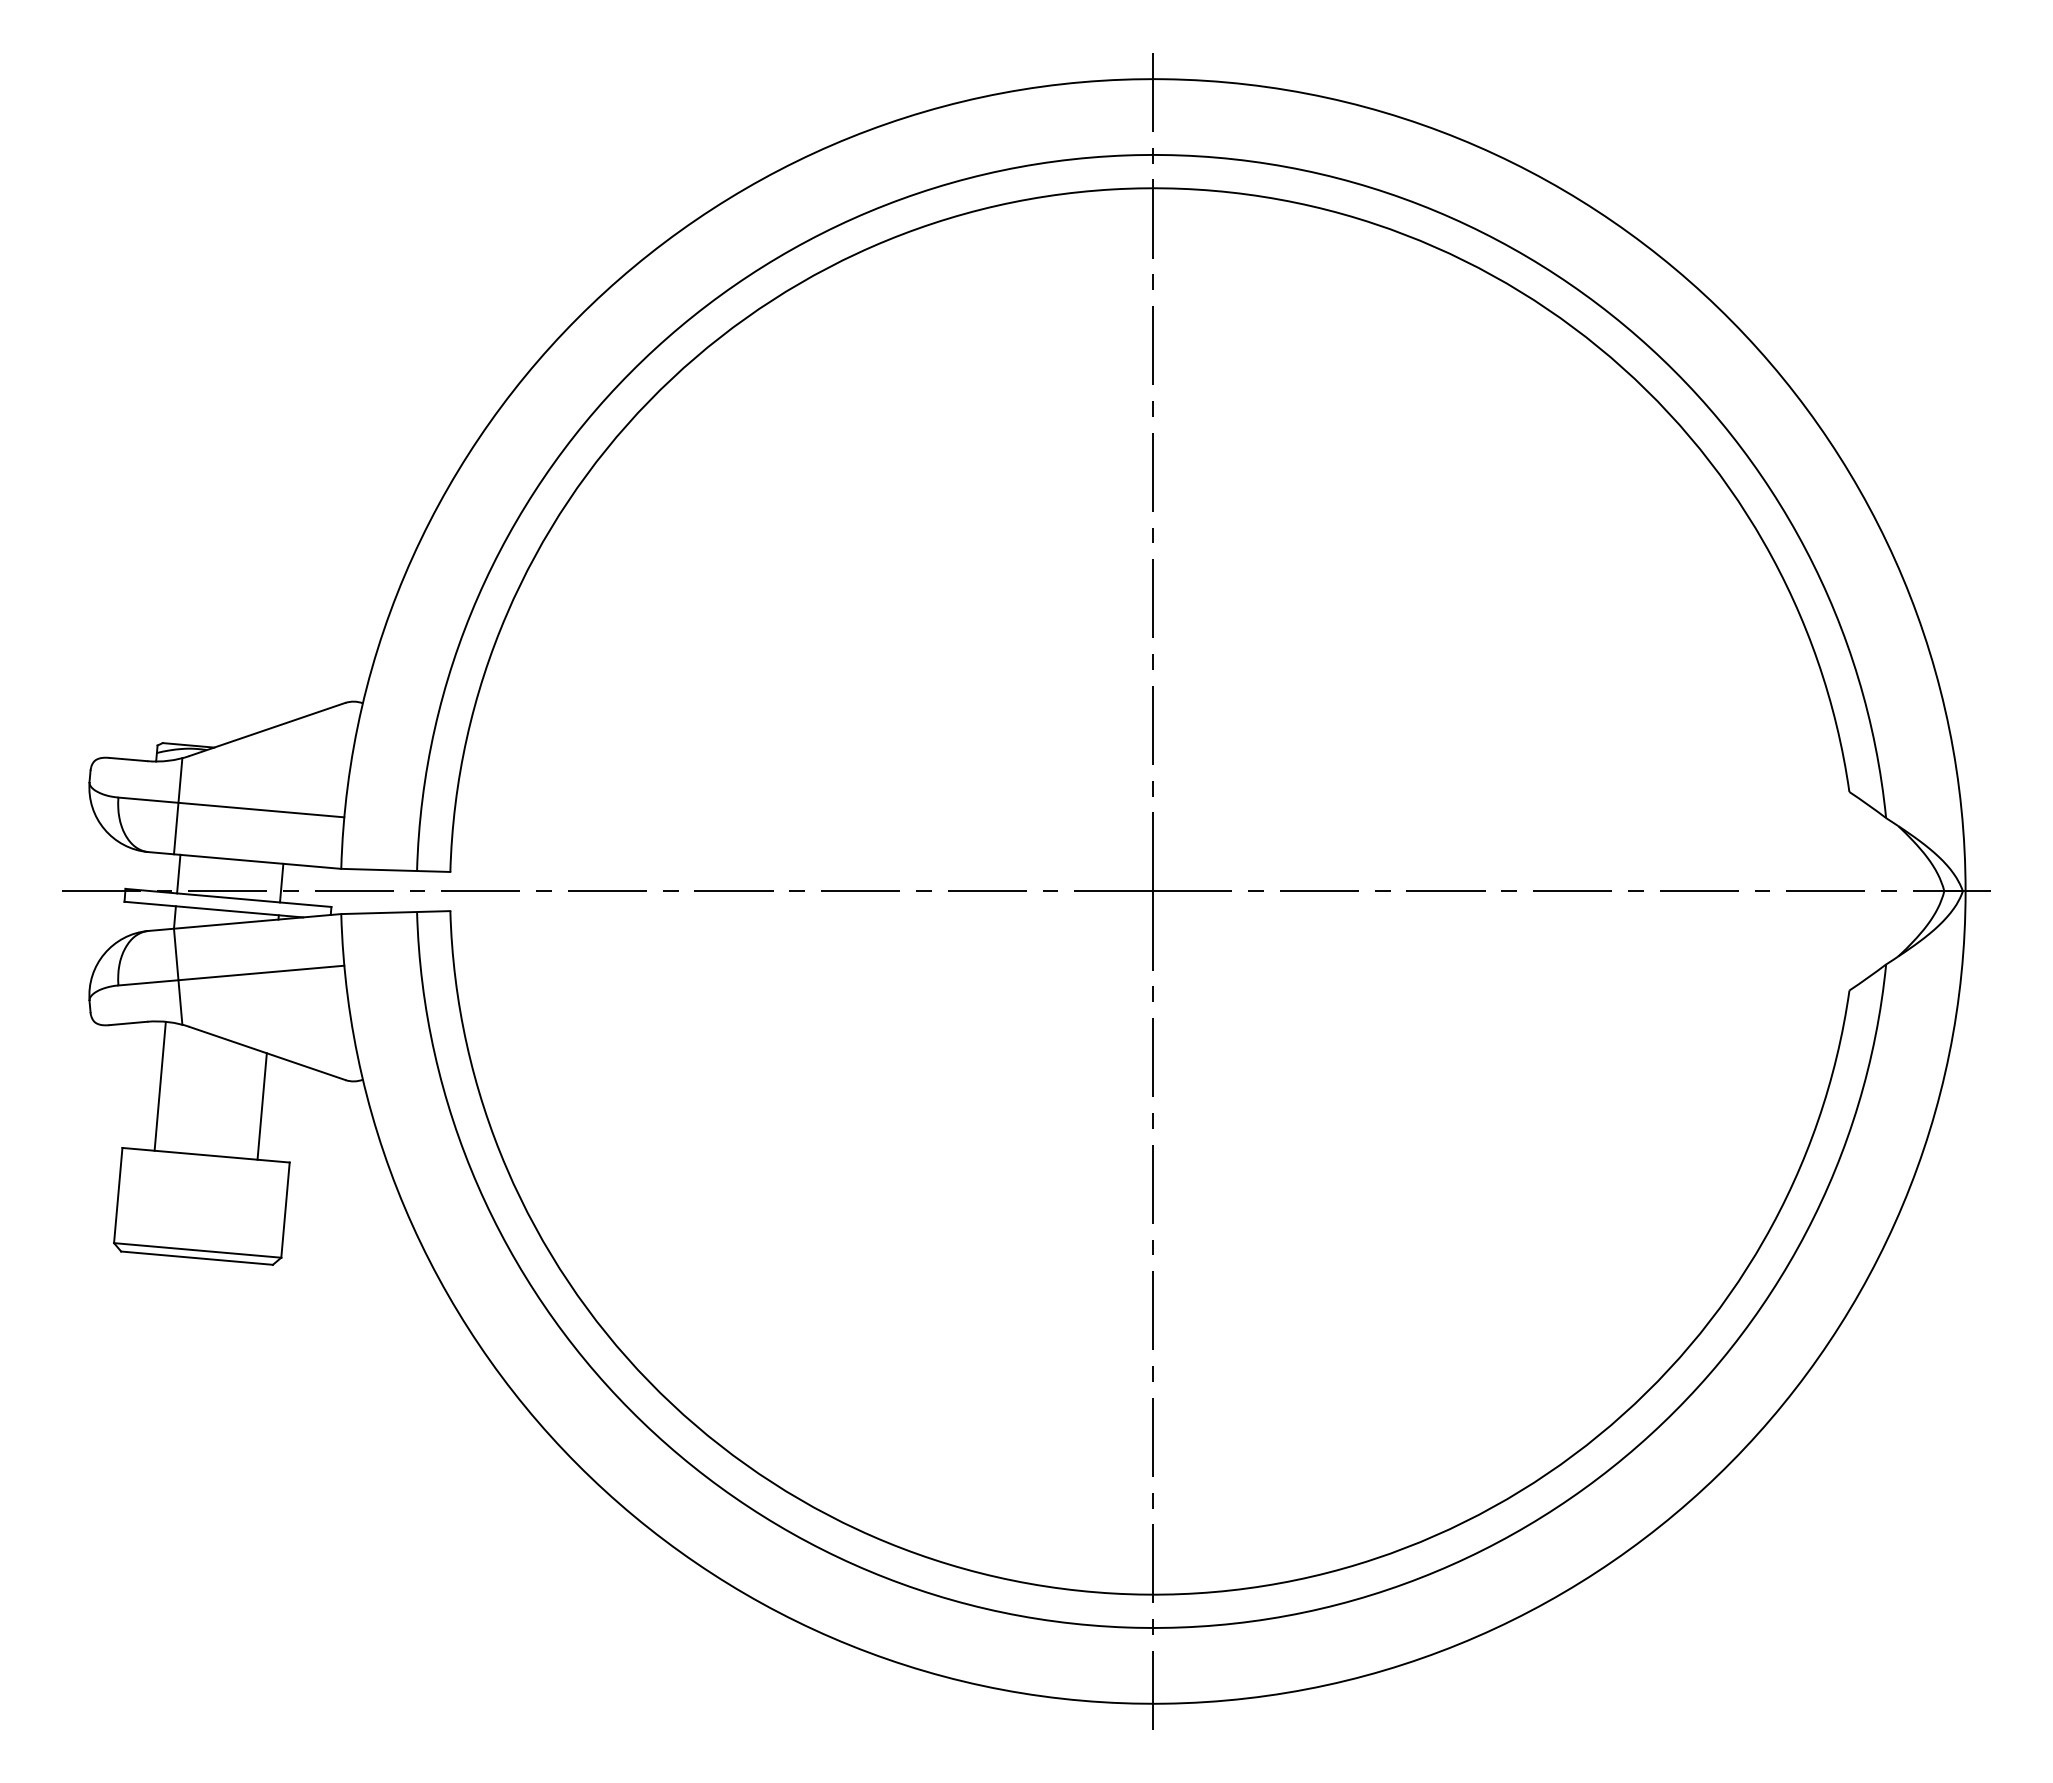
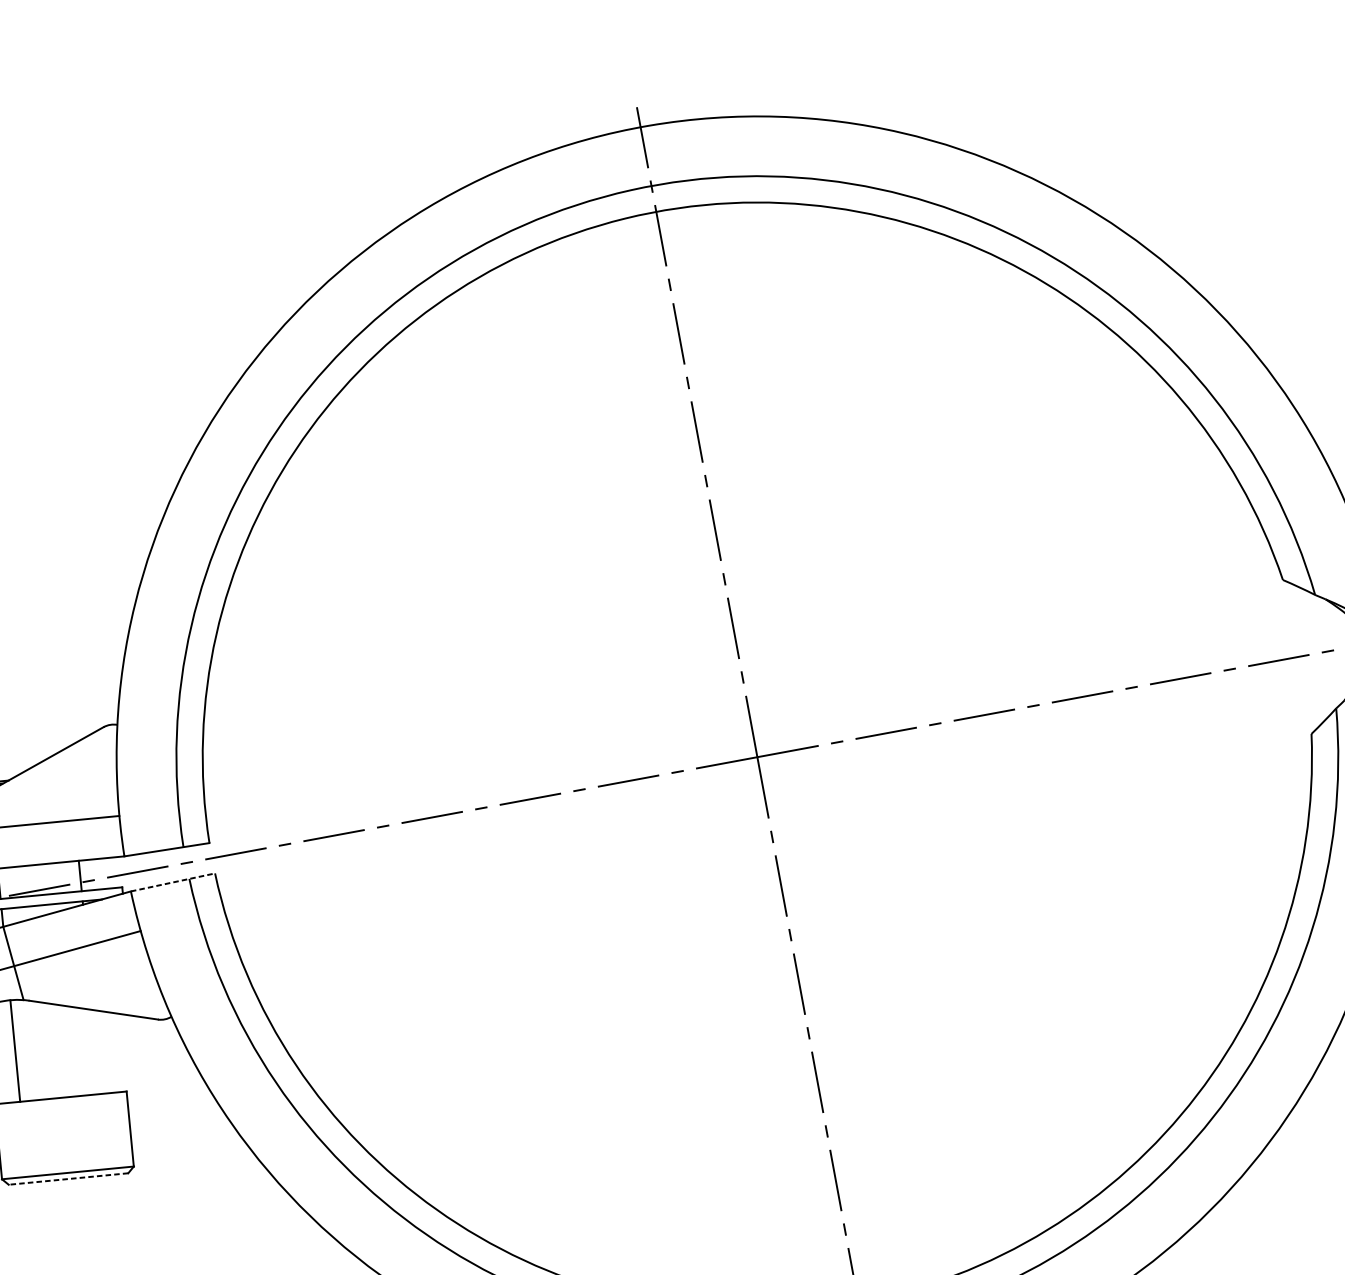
line: (395, 912) -> (172, 882), solid -> dashed
line: (261, 1106) -> (96, 1052), removed
line: (196, 1258) -> (68, 1179), solid -> dashed

